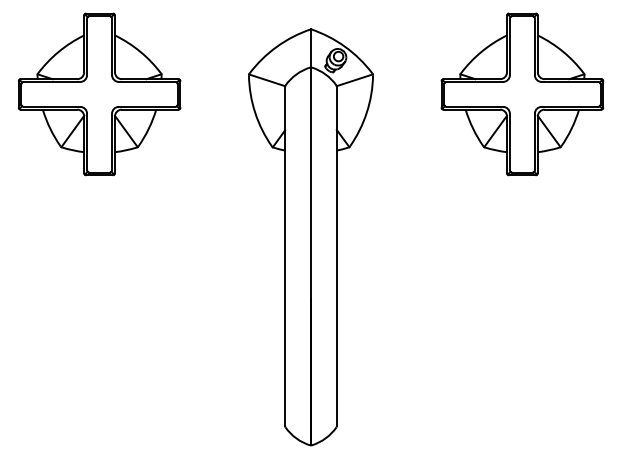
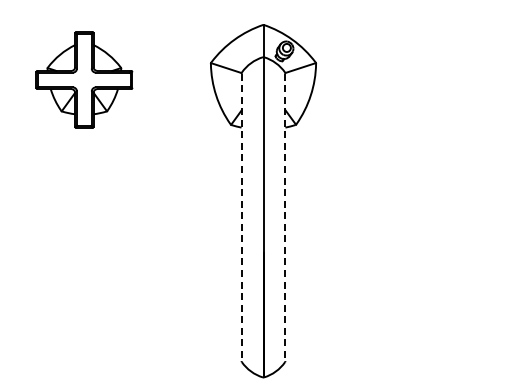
part: (99, 93) -> (84, 79), size x0.7
part: (522, 93) -> (442, 79), removed
line: (285, 256) -> (241, 217), solid -> dashed
line: (336, 256) -> (285, 217), solid -> dashed

